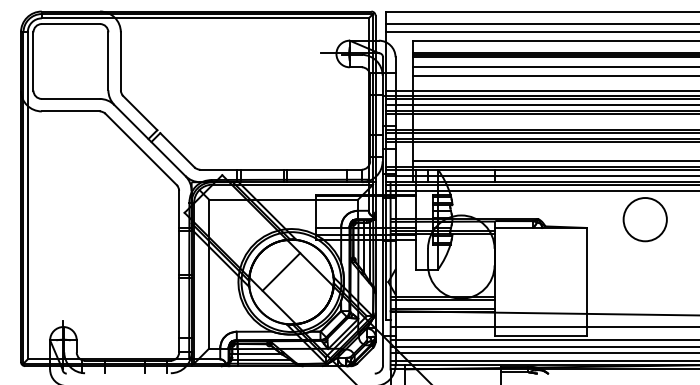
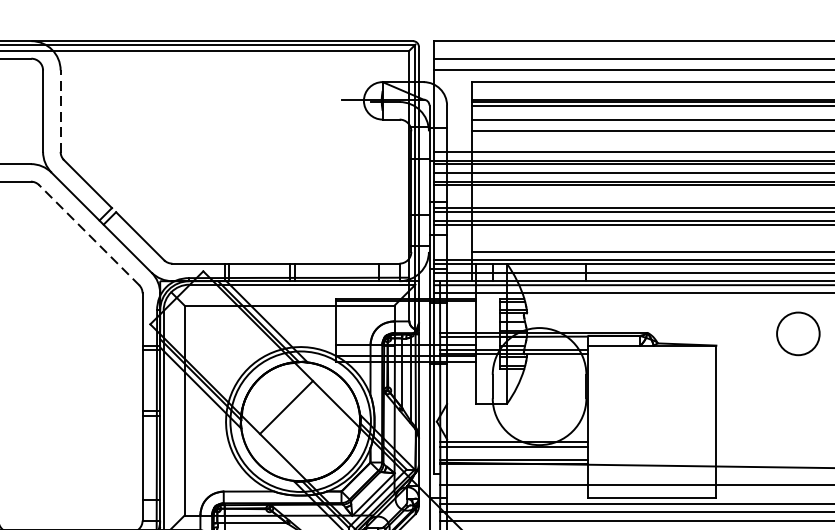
line: (120, 61) -> (60, 111), solid -> dashed
line: (141, 149) -> (89, 235), solid -> dashed
circle: (644, 219) -> (797, 333), size x0.7

